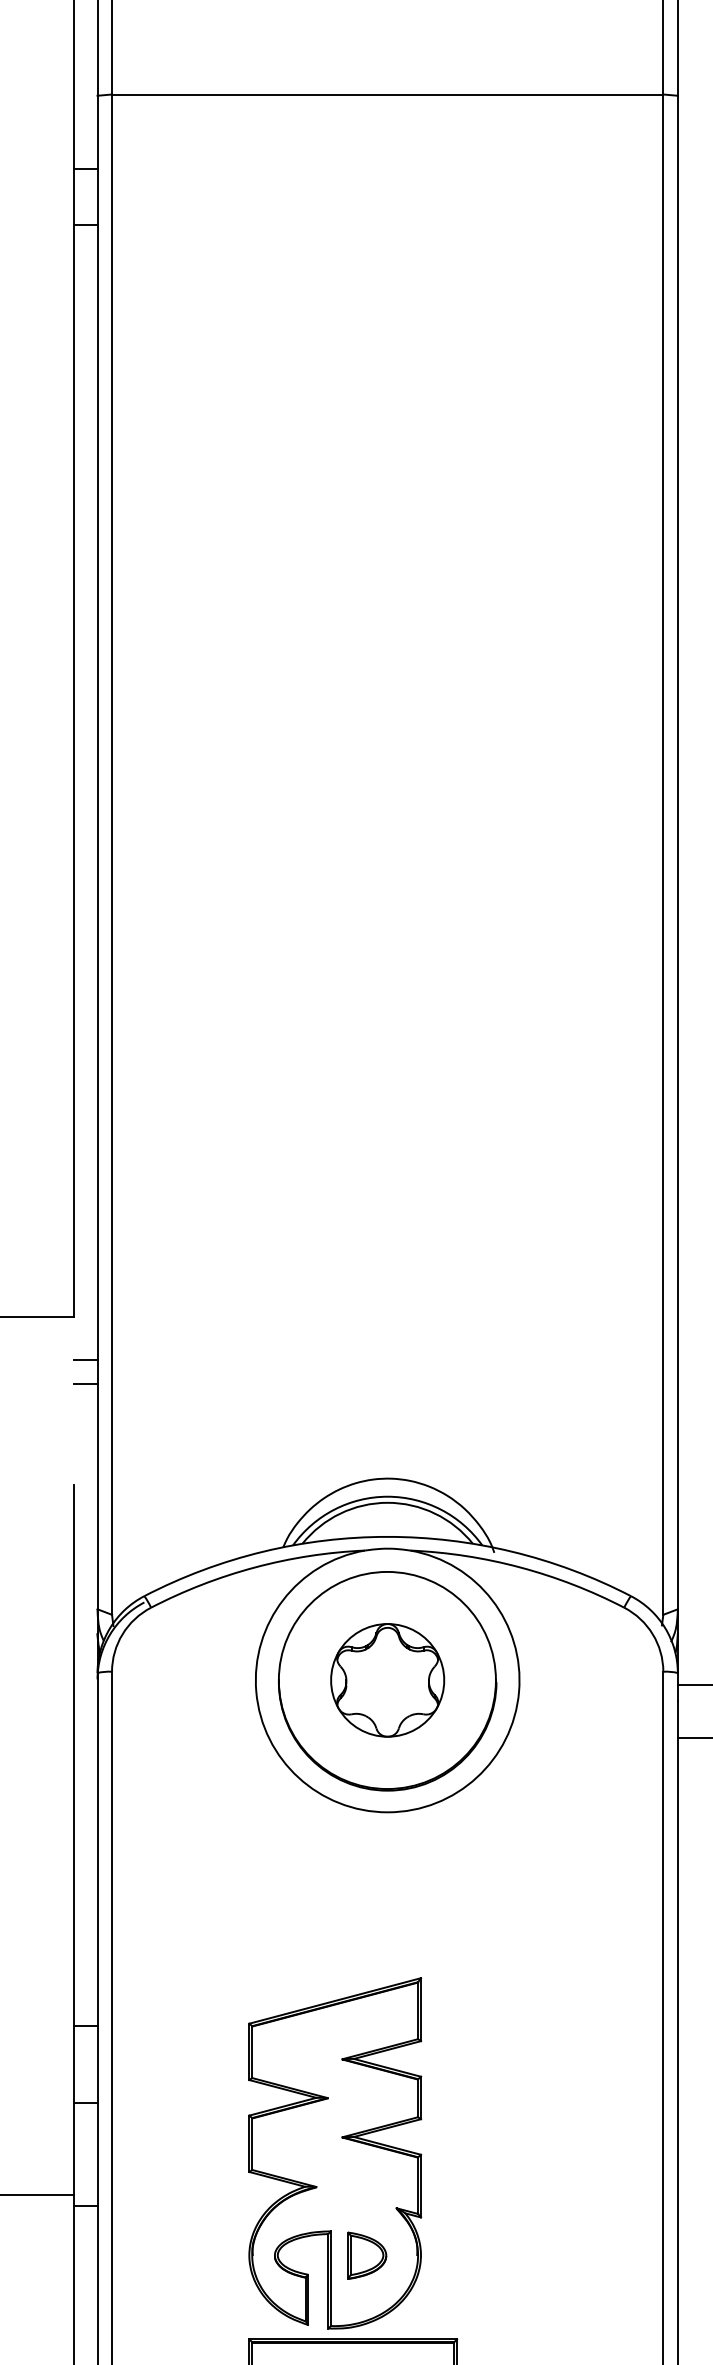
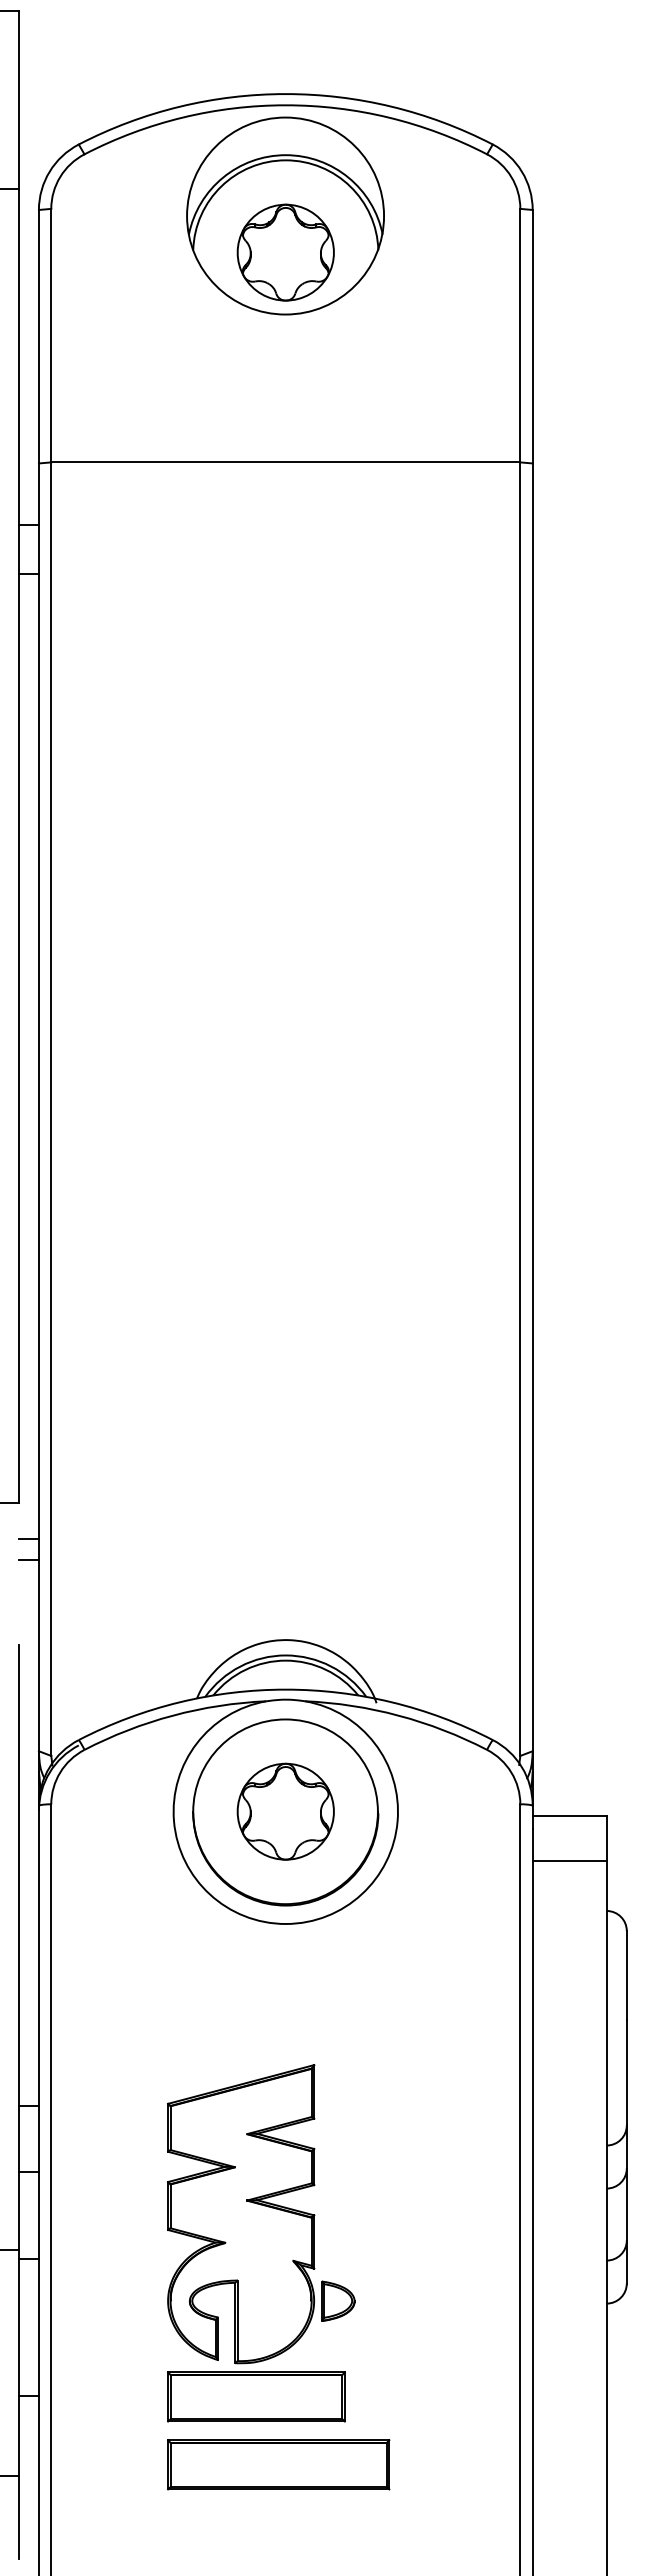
part: (367, 2254) -> (338, 2300), moved

